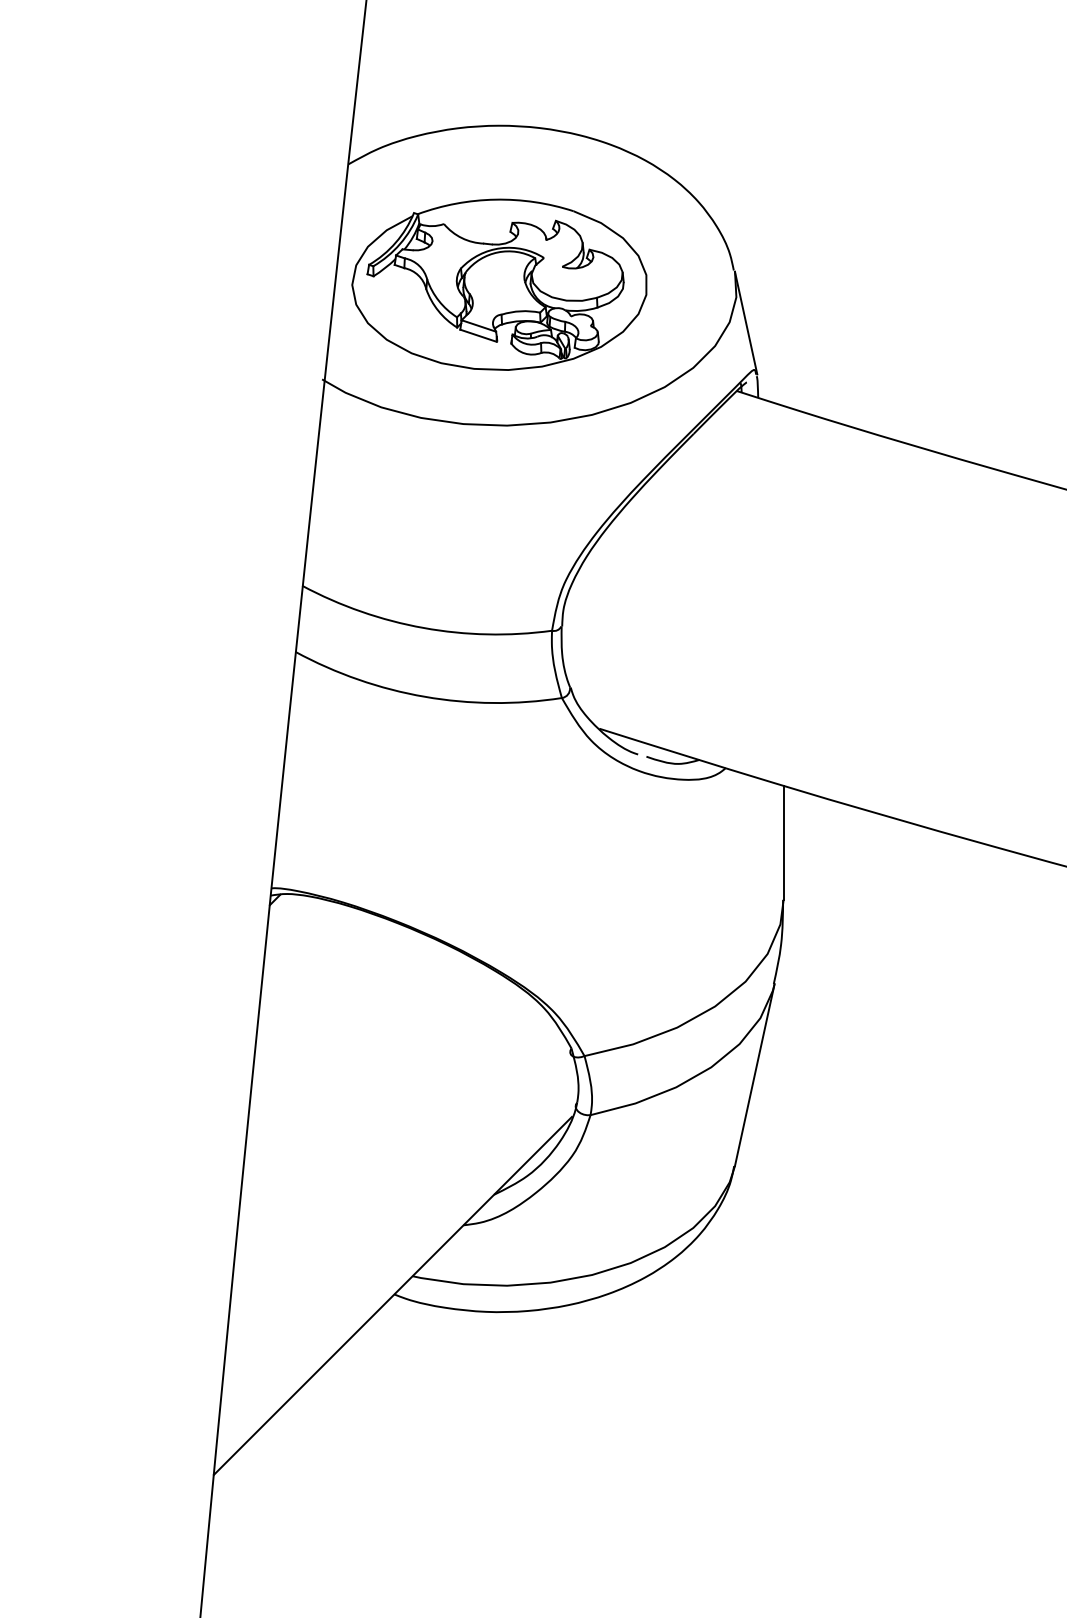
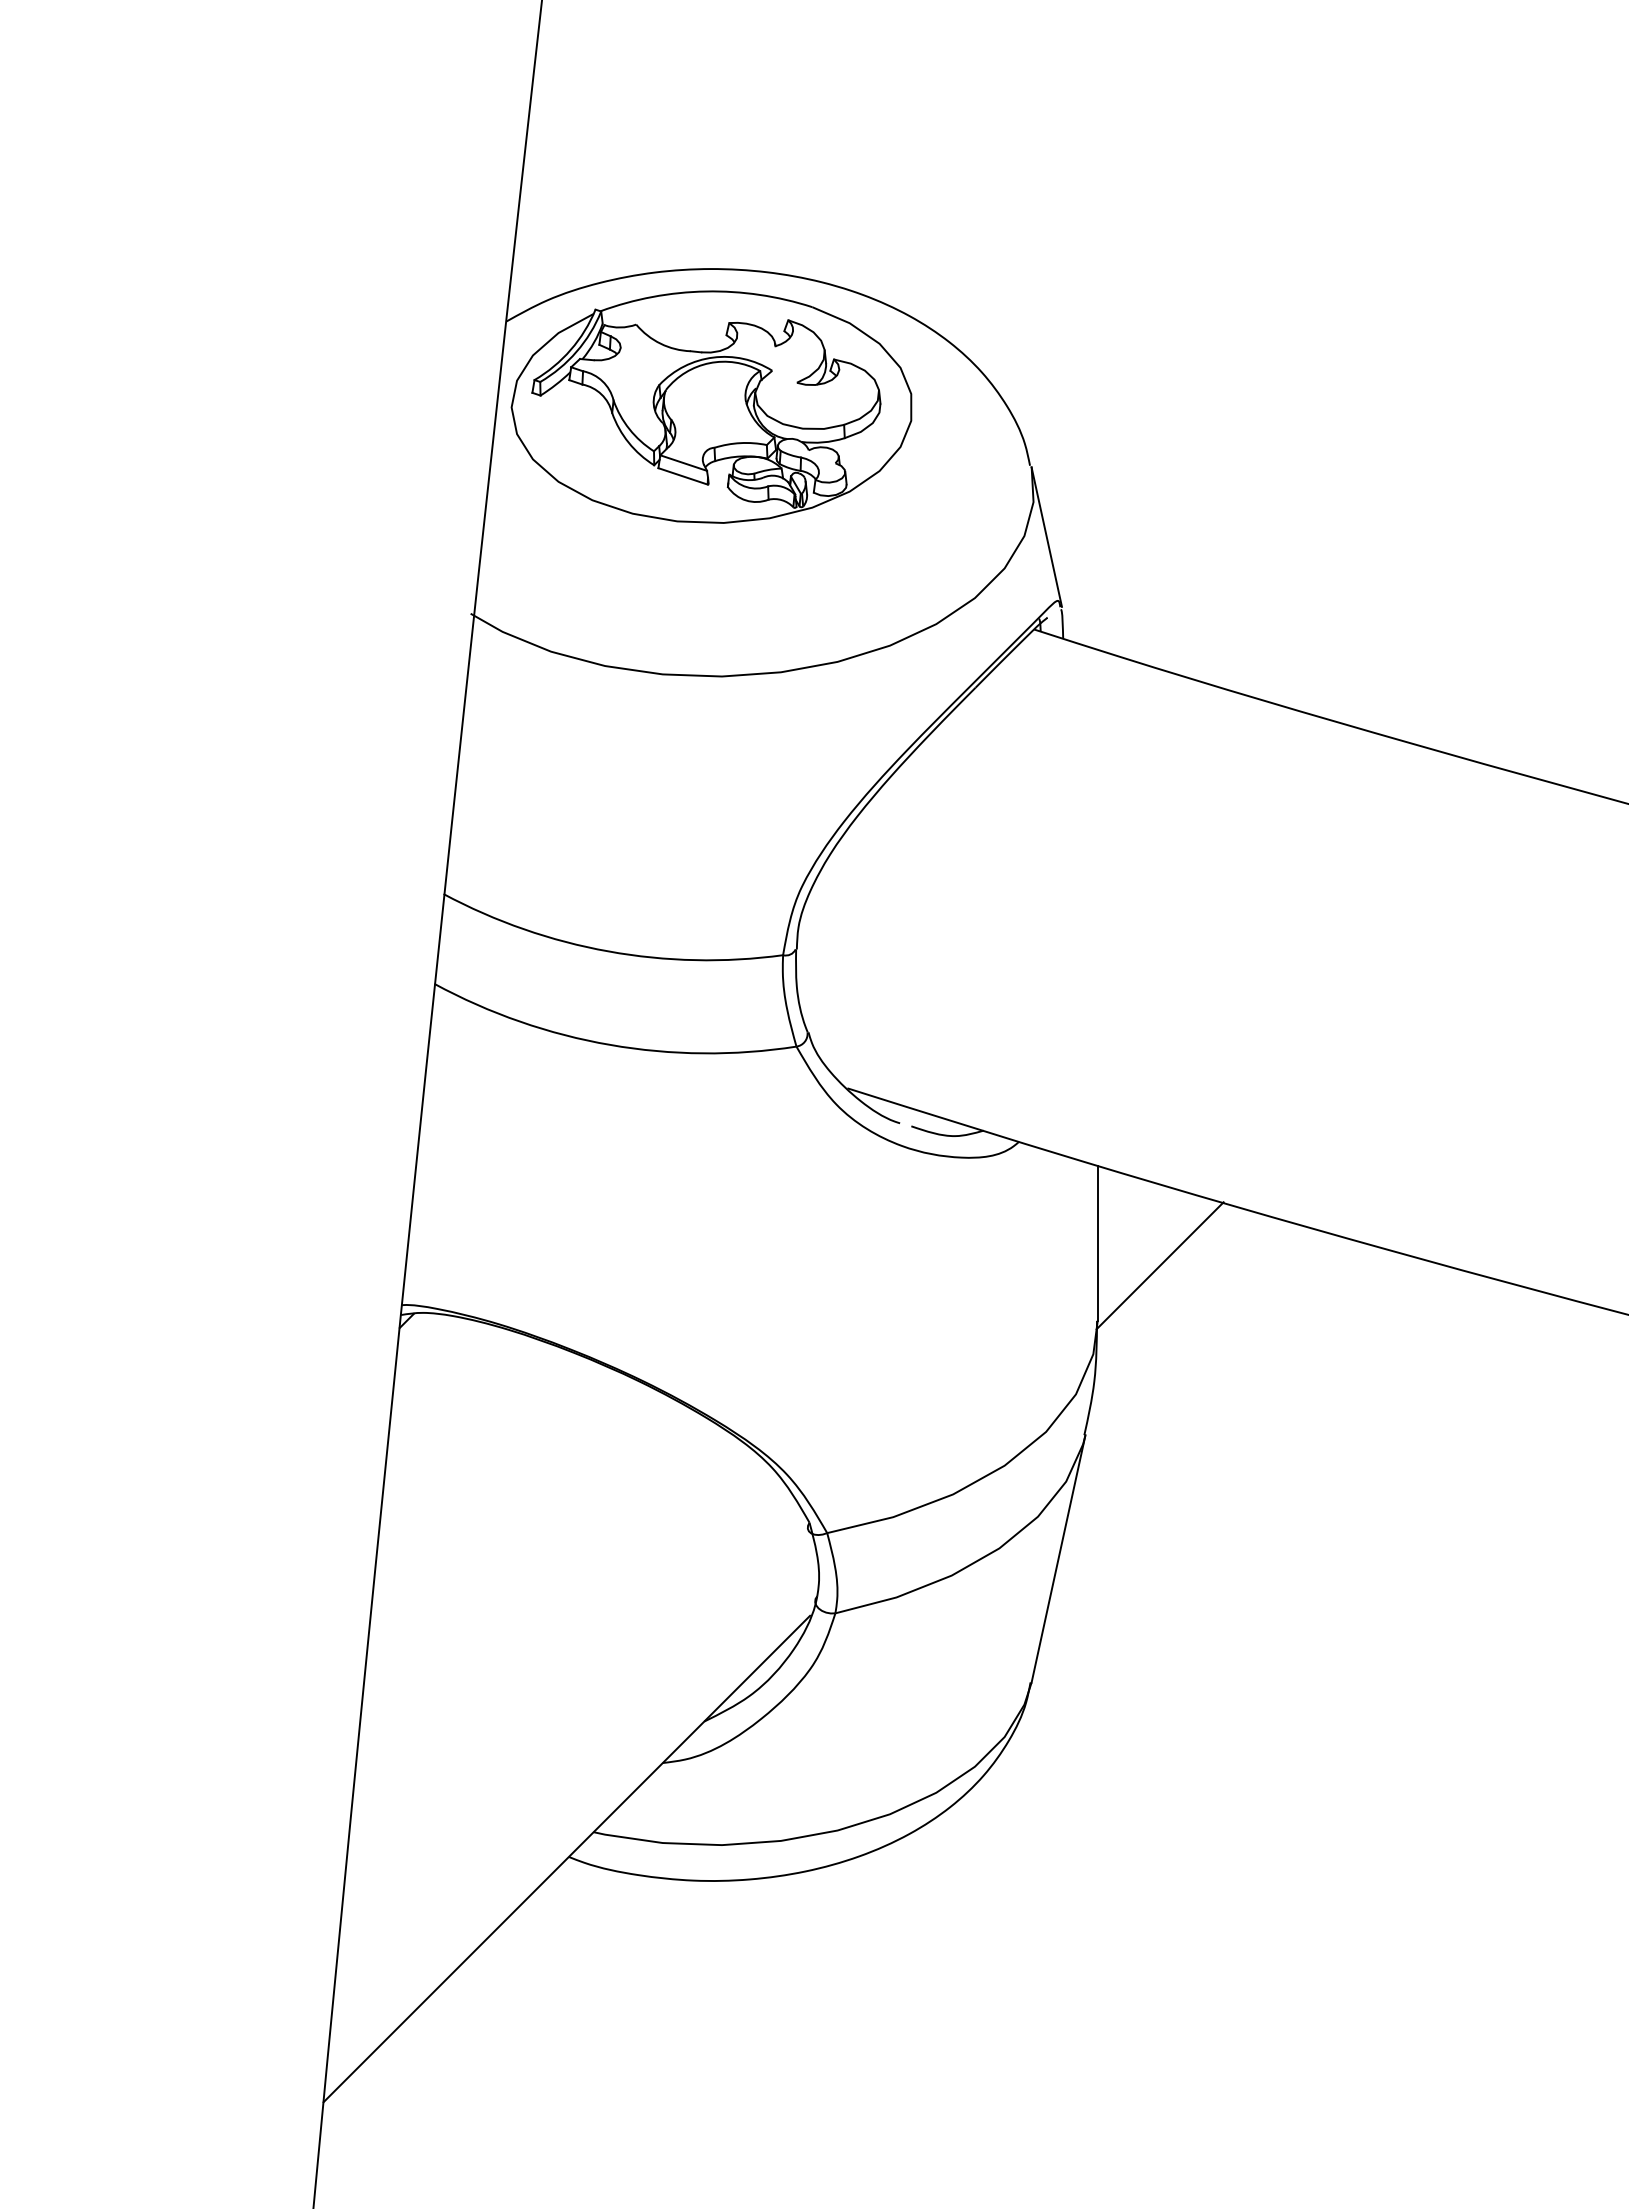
part: (499, 284) -> (711, 406), moved
line: (829, 859) -> (1159, 1265), added

